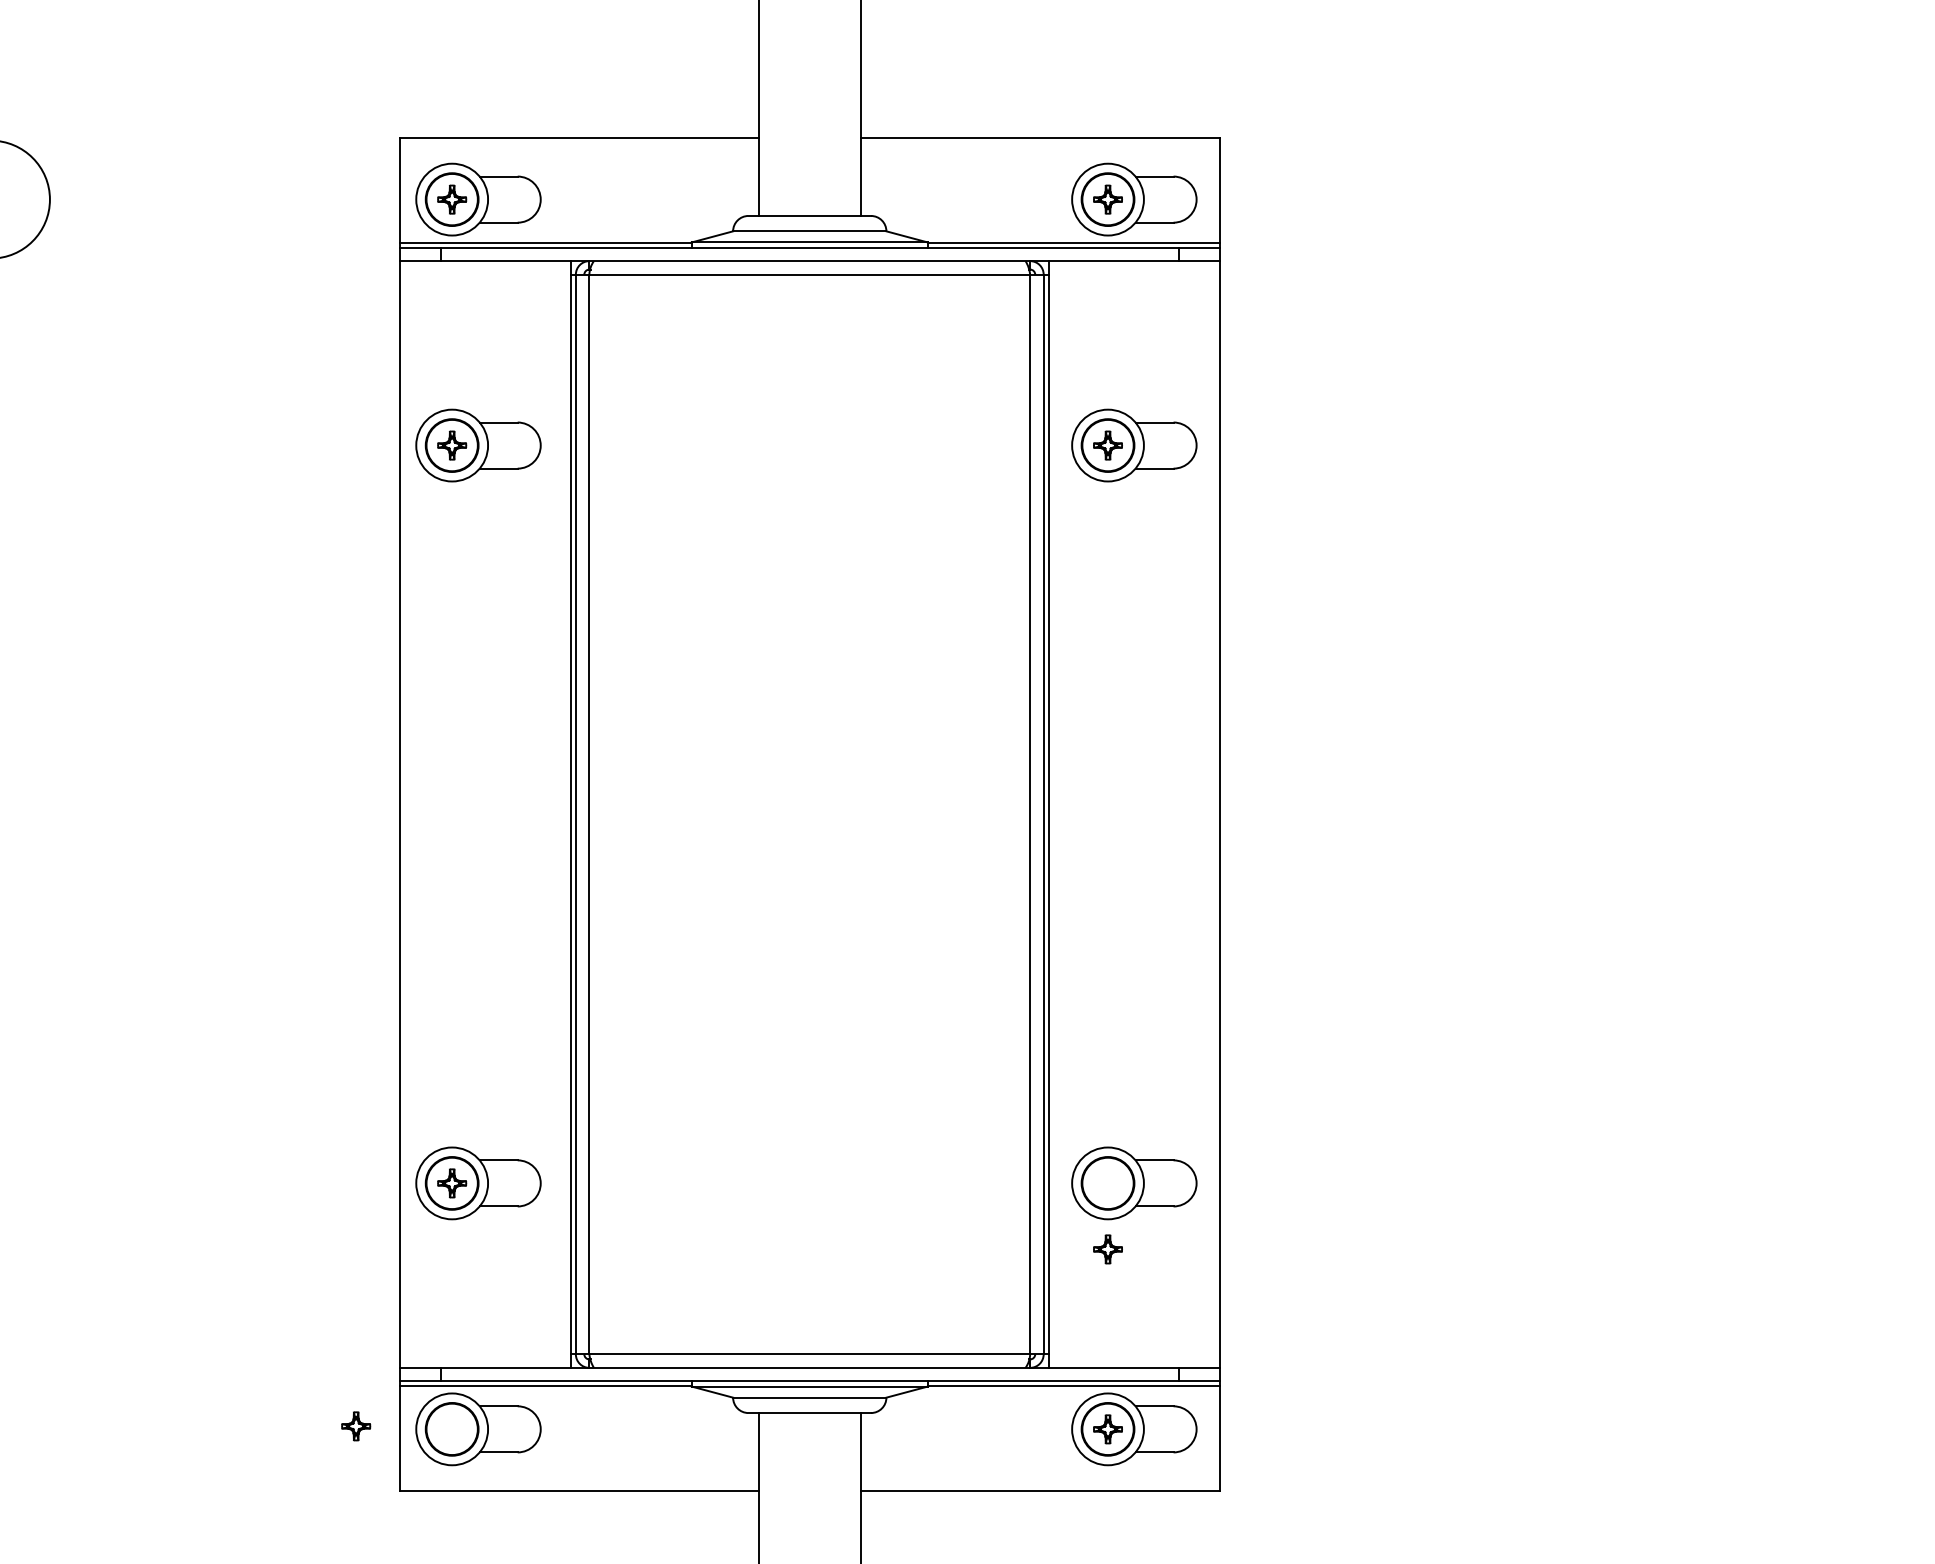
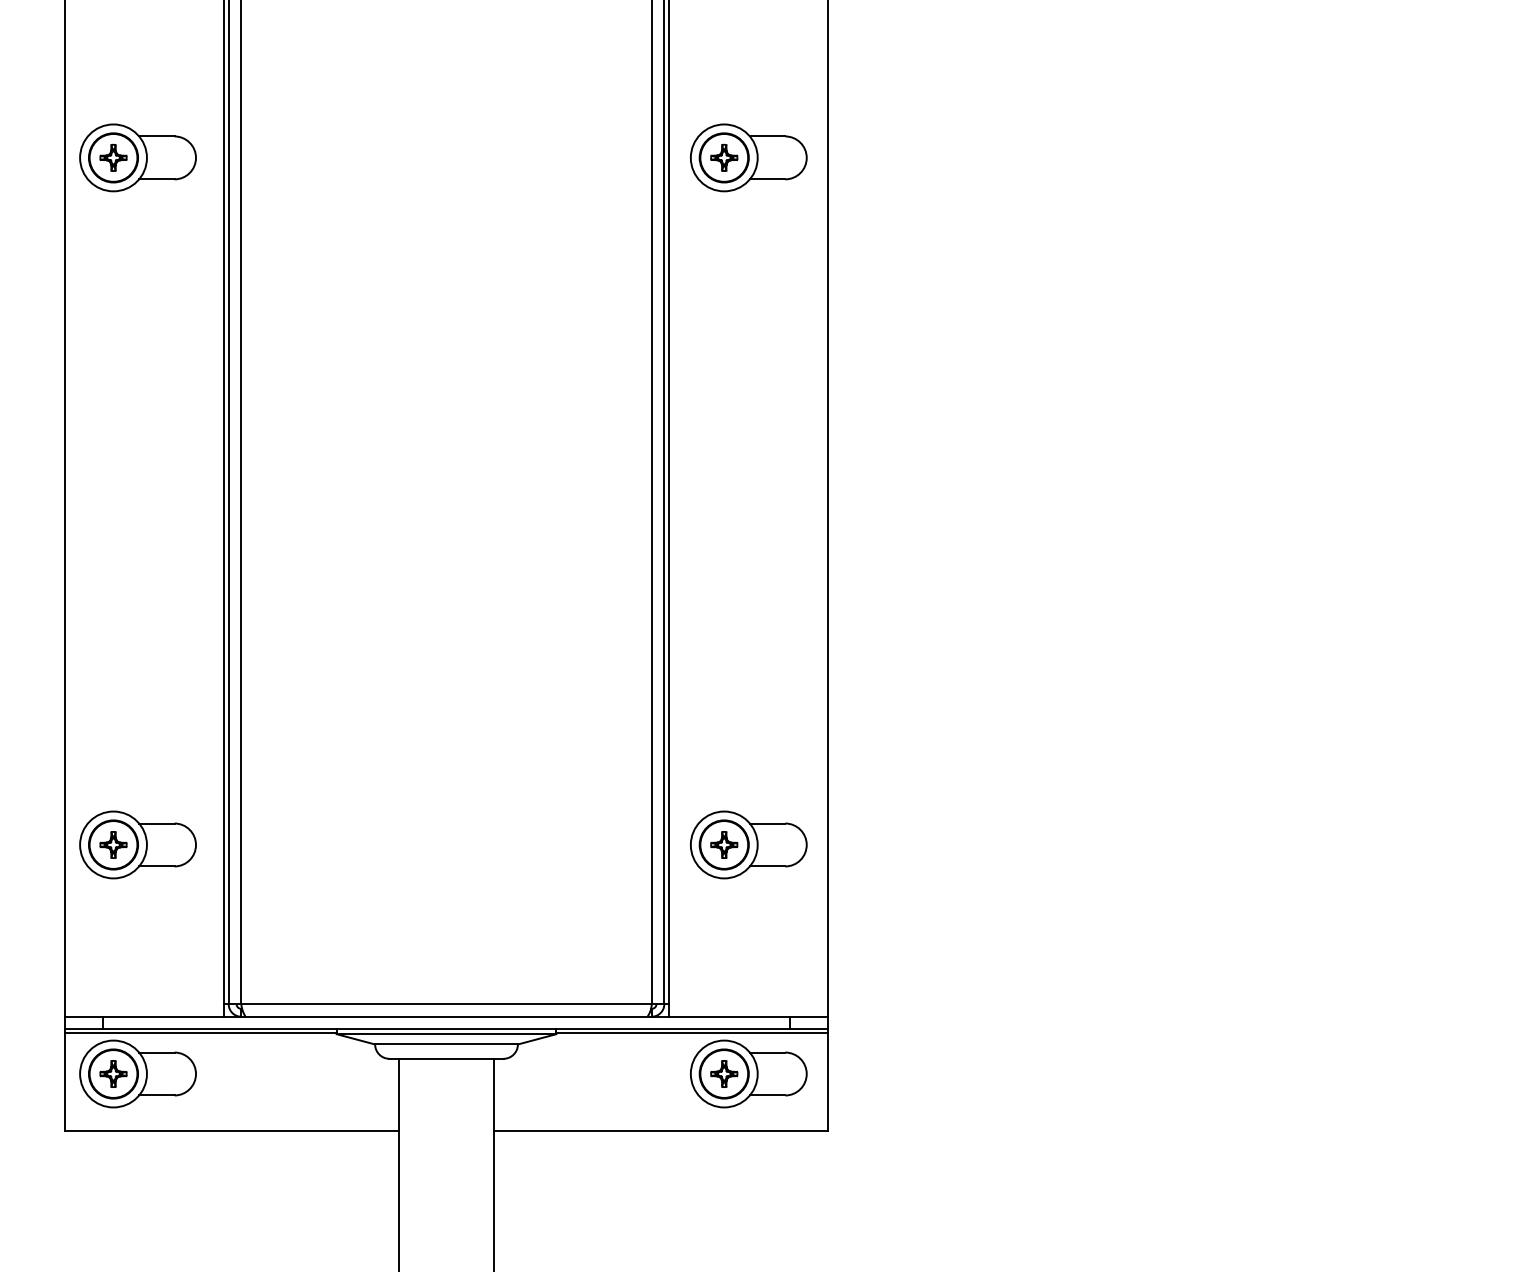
part: (1107, 1249) -> (723, 845), moved
part: (356, 1426) -> (113, 1074), moved

